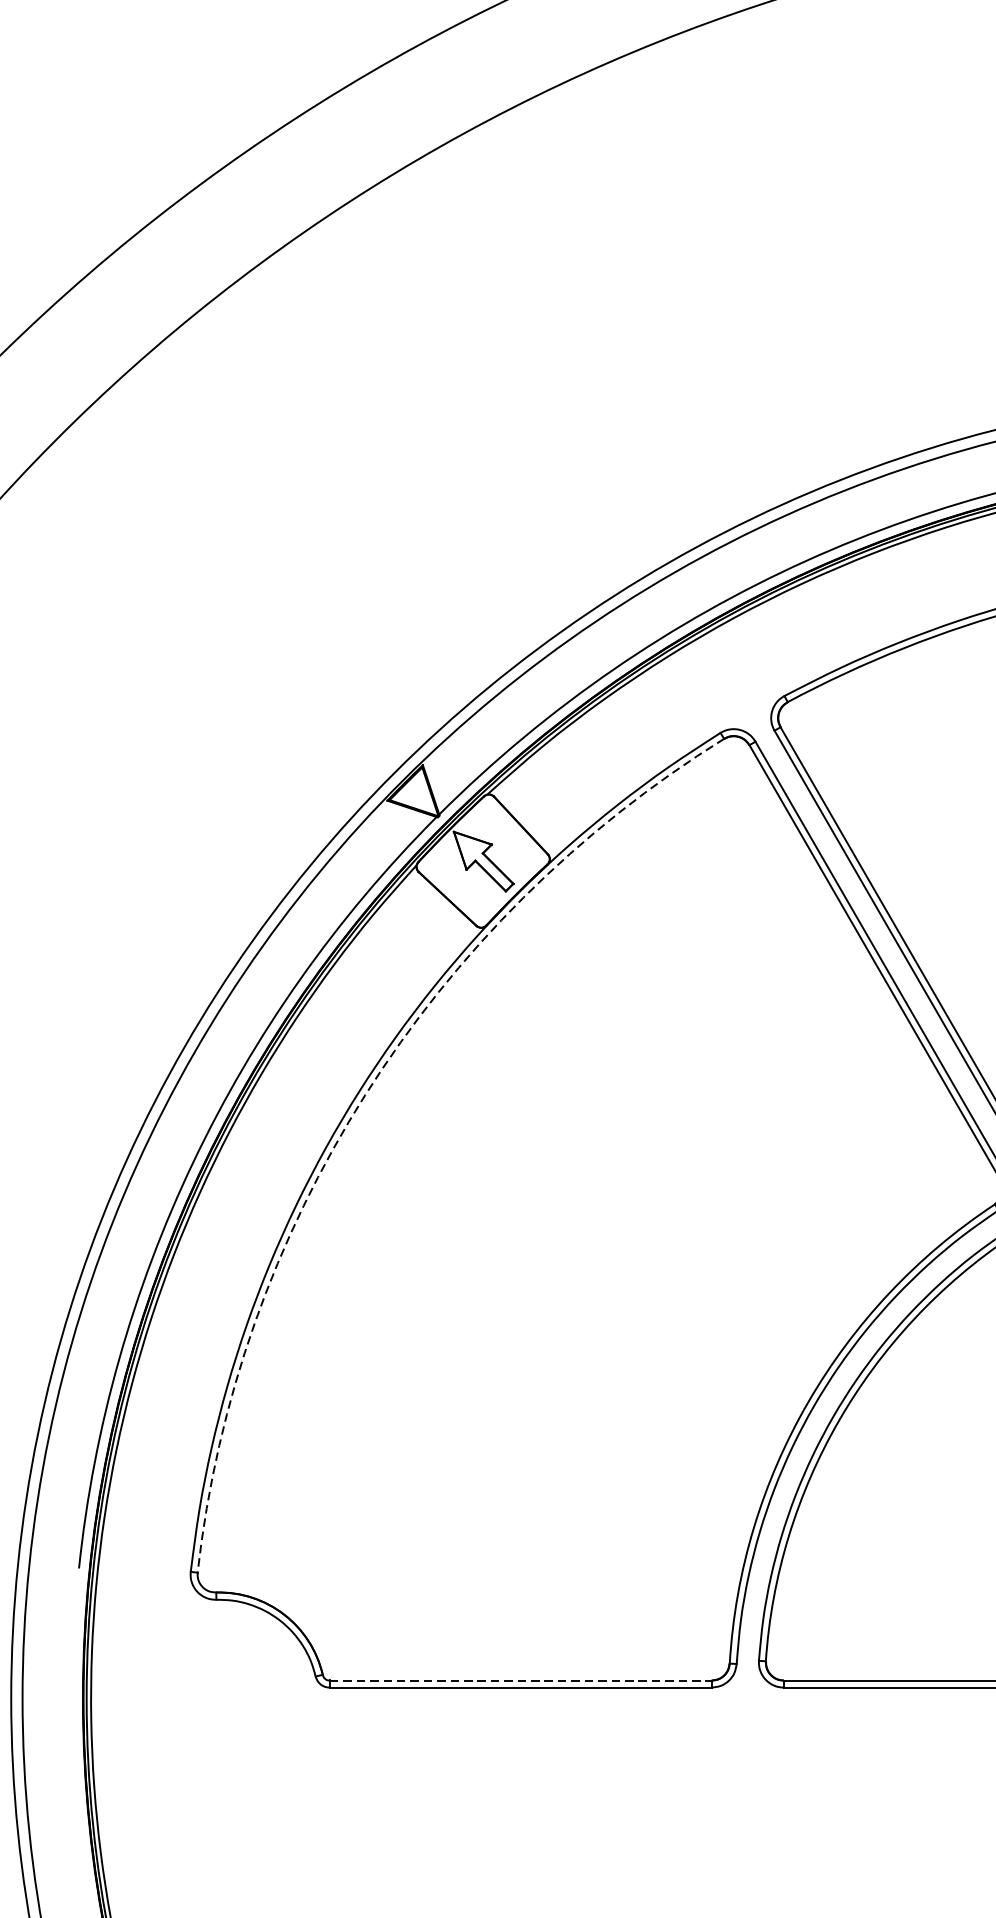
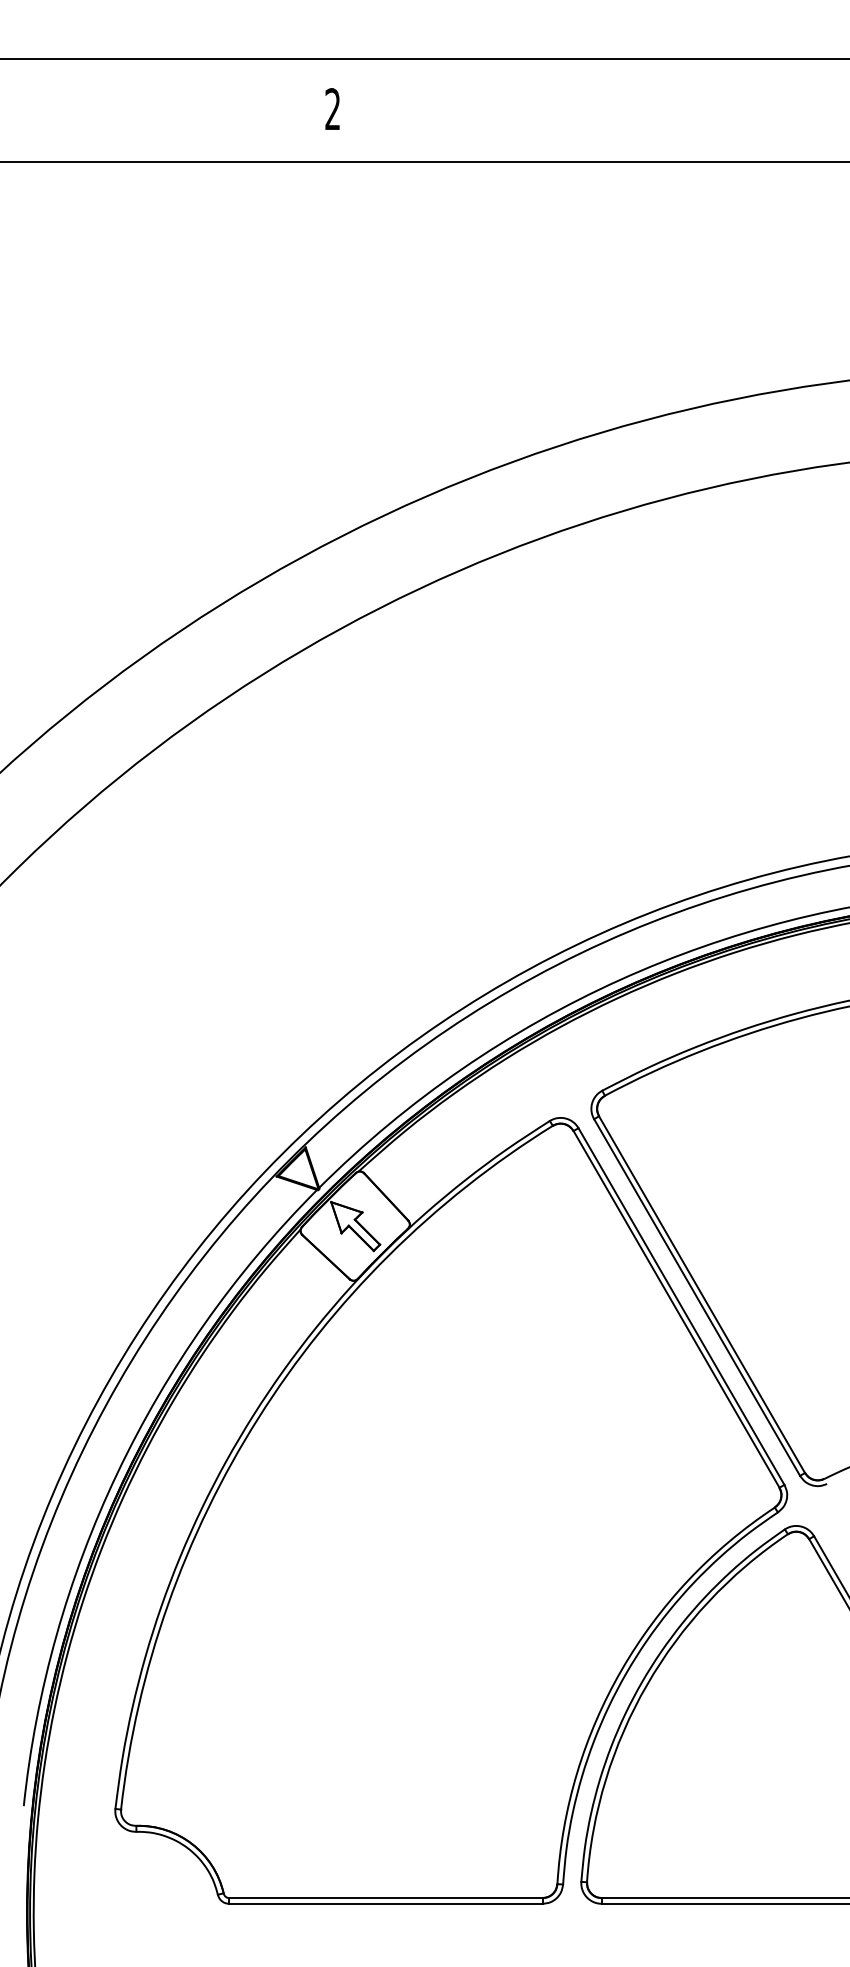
arc: (365, 1095) -> (258, 1418), dashed -> solid
line: (521, 1681) -> (386, 1898), dashed -> solid

